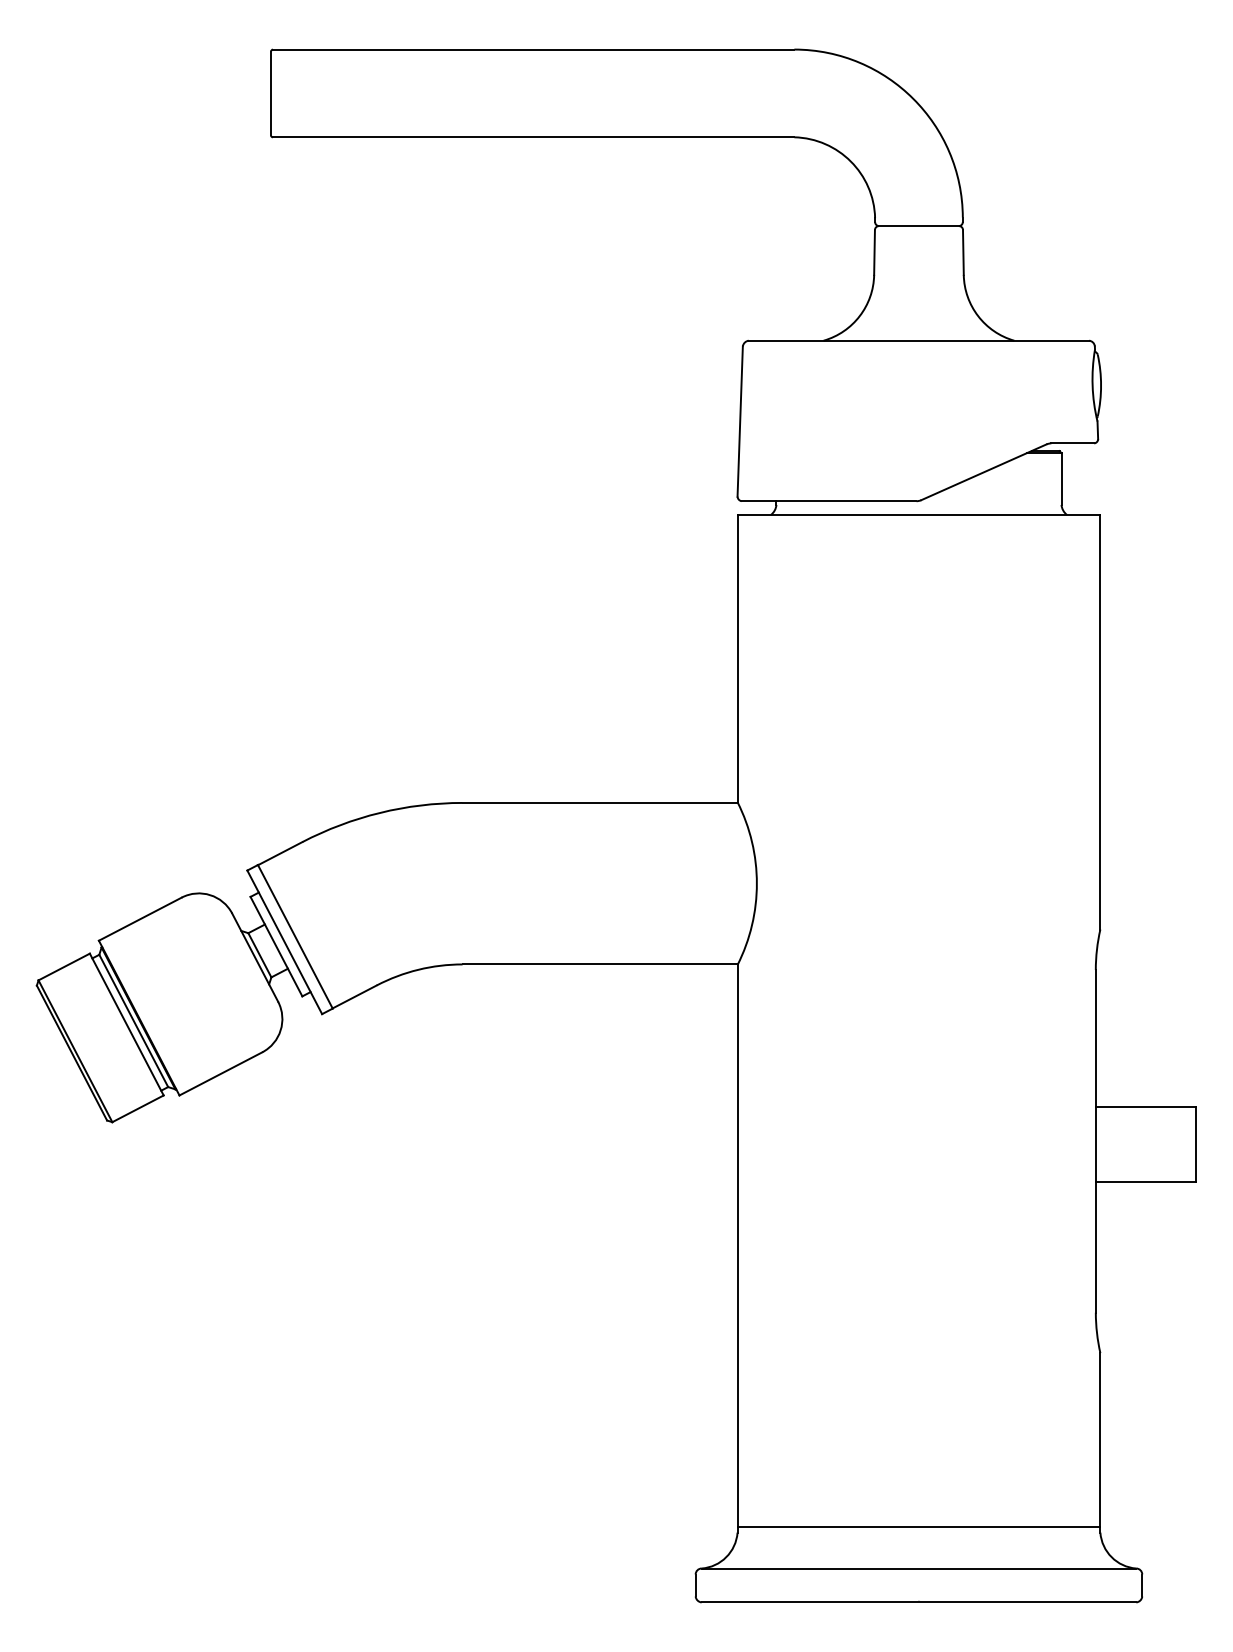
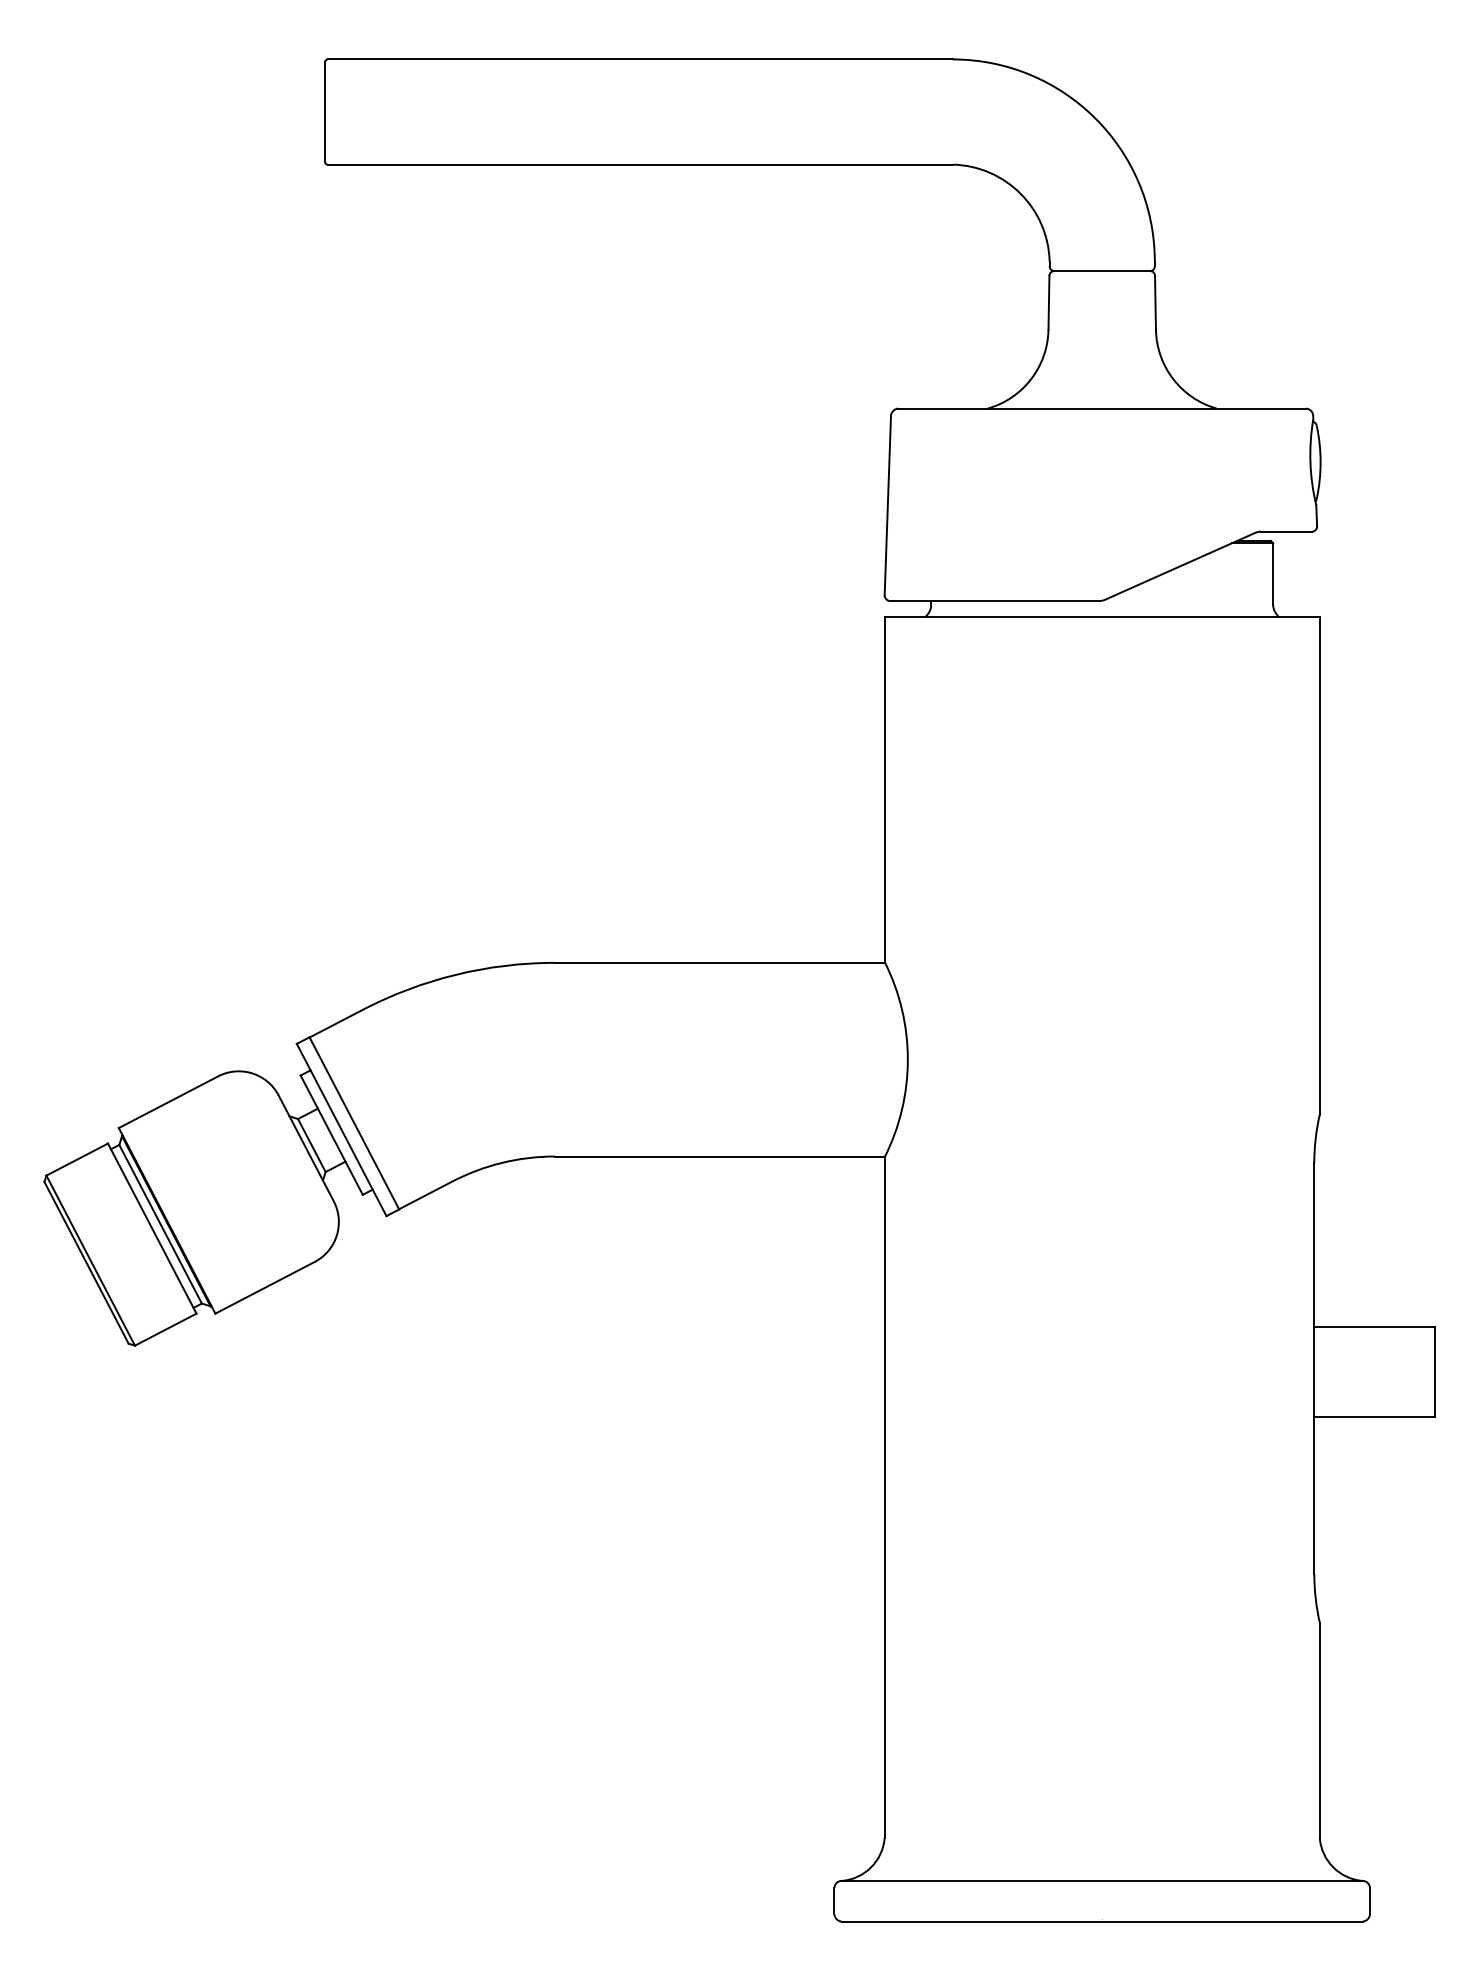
line: (918, 1526) -> (1101, 1830), removed

